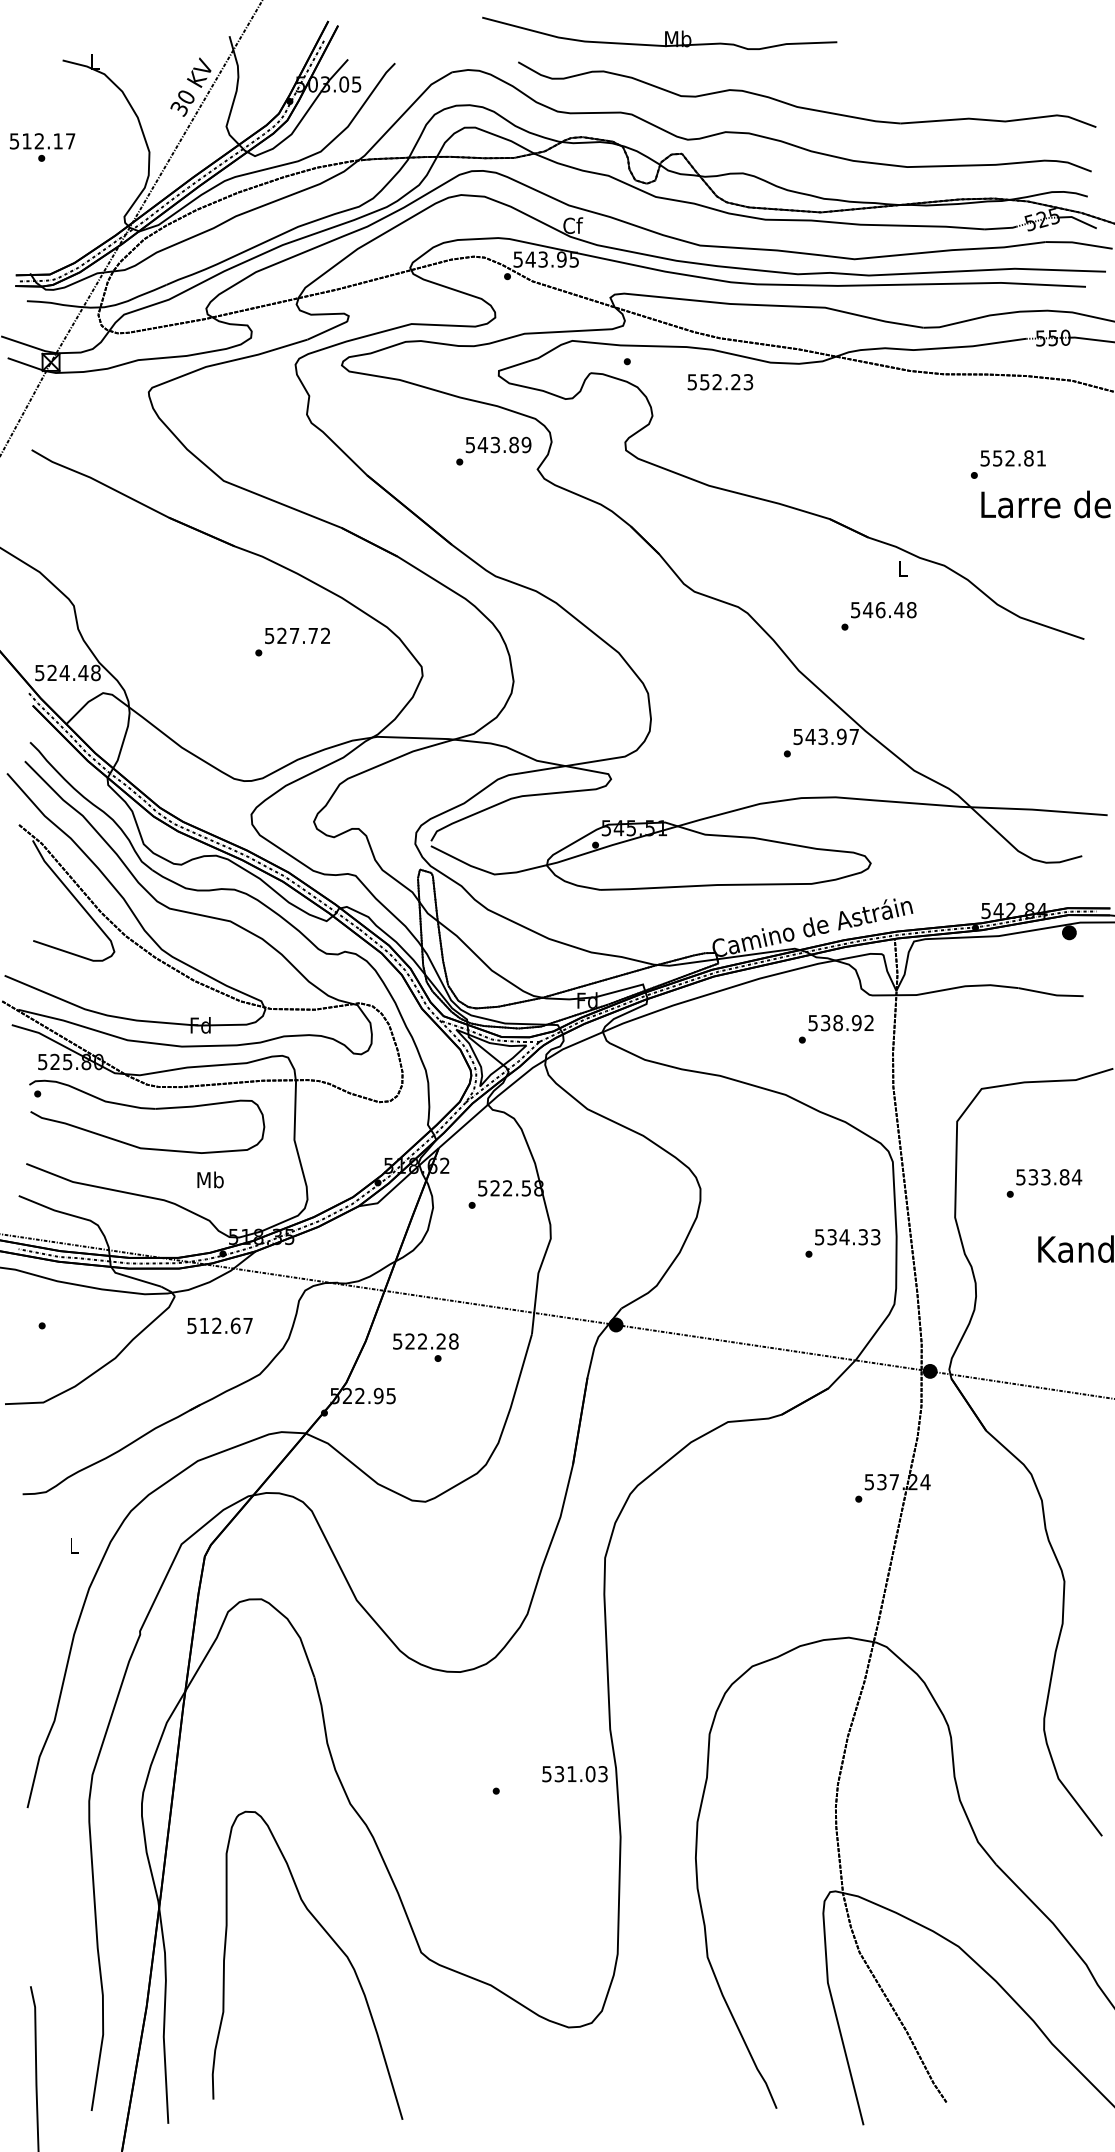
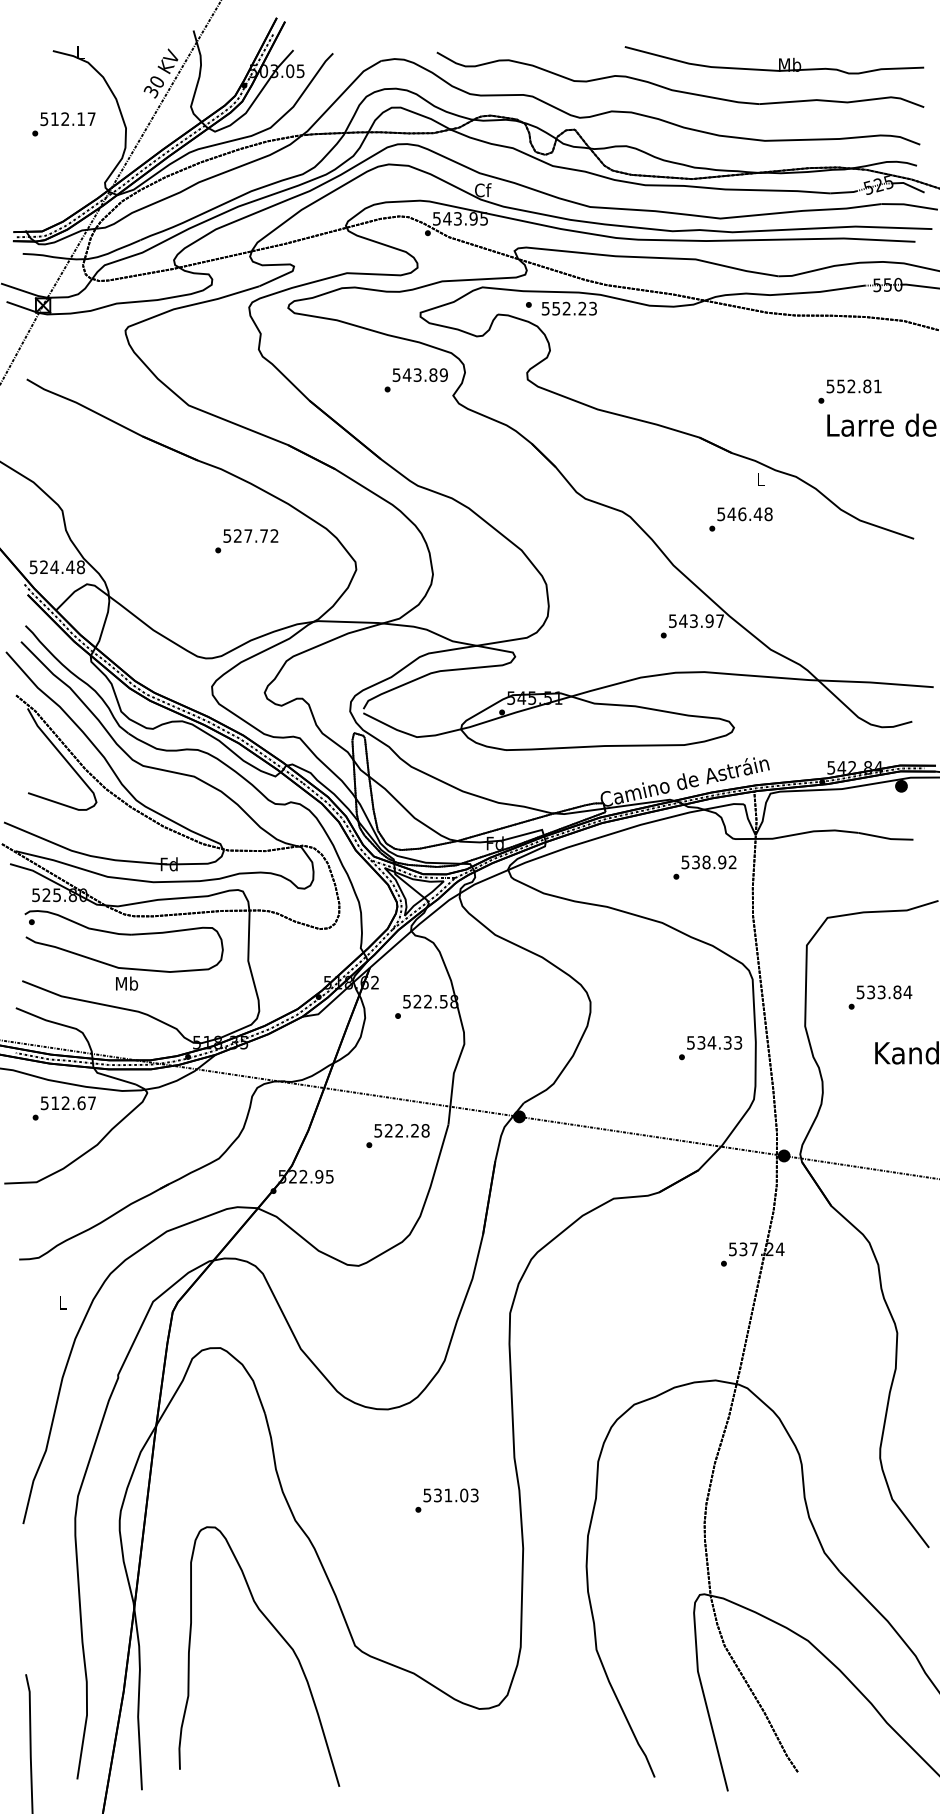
part: (659, 32) -> (774, 59), moved
text: (42, 141) -> (67, 119), moved
text: (720, 382) -> (569, 308), moved
text: (210, 1179) -> (126, 983), moved
text: (219, 1325) -> (67, 1102), moved
text: (425, 1341) -> (401, 1130), moved
text: (574, 1774) -> (450, 1495), moved

